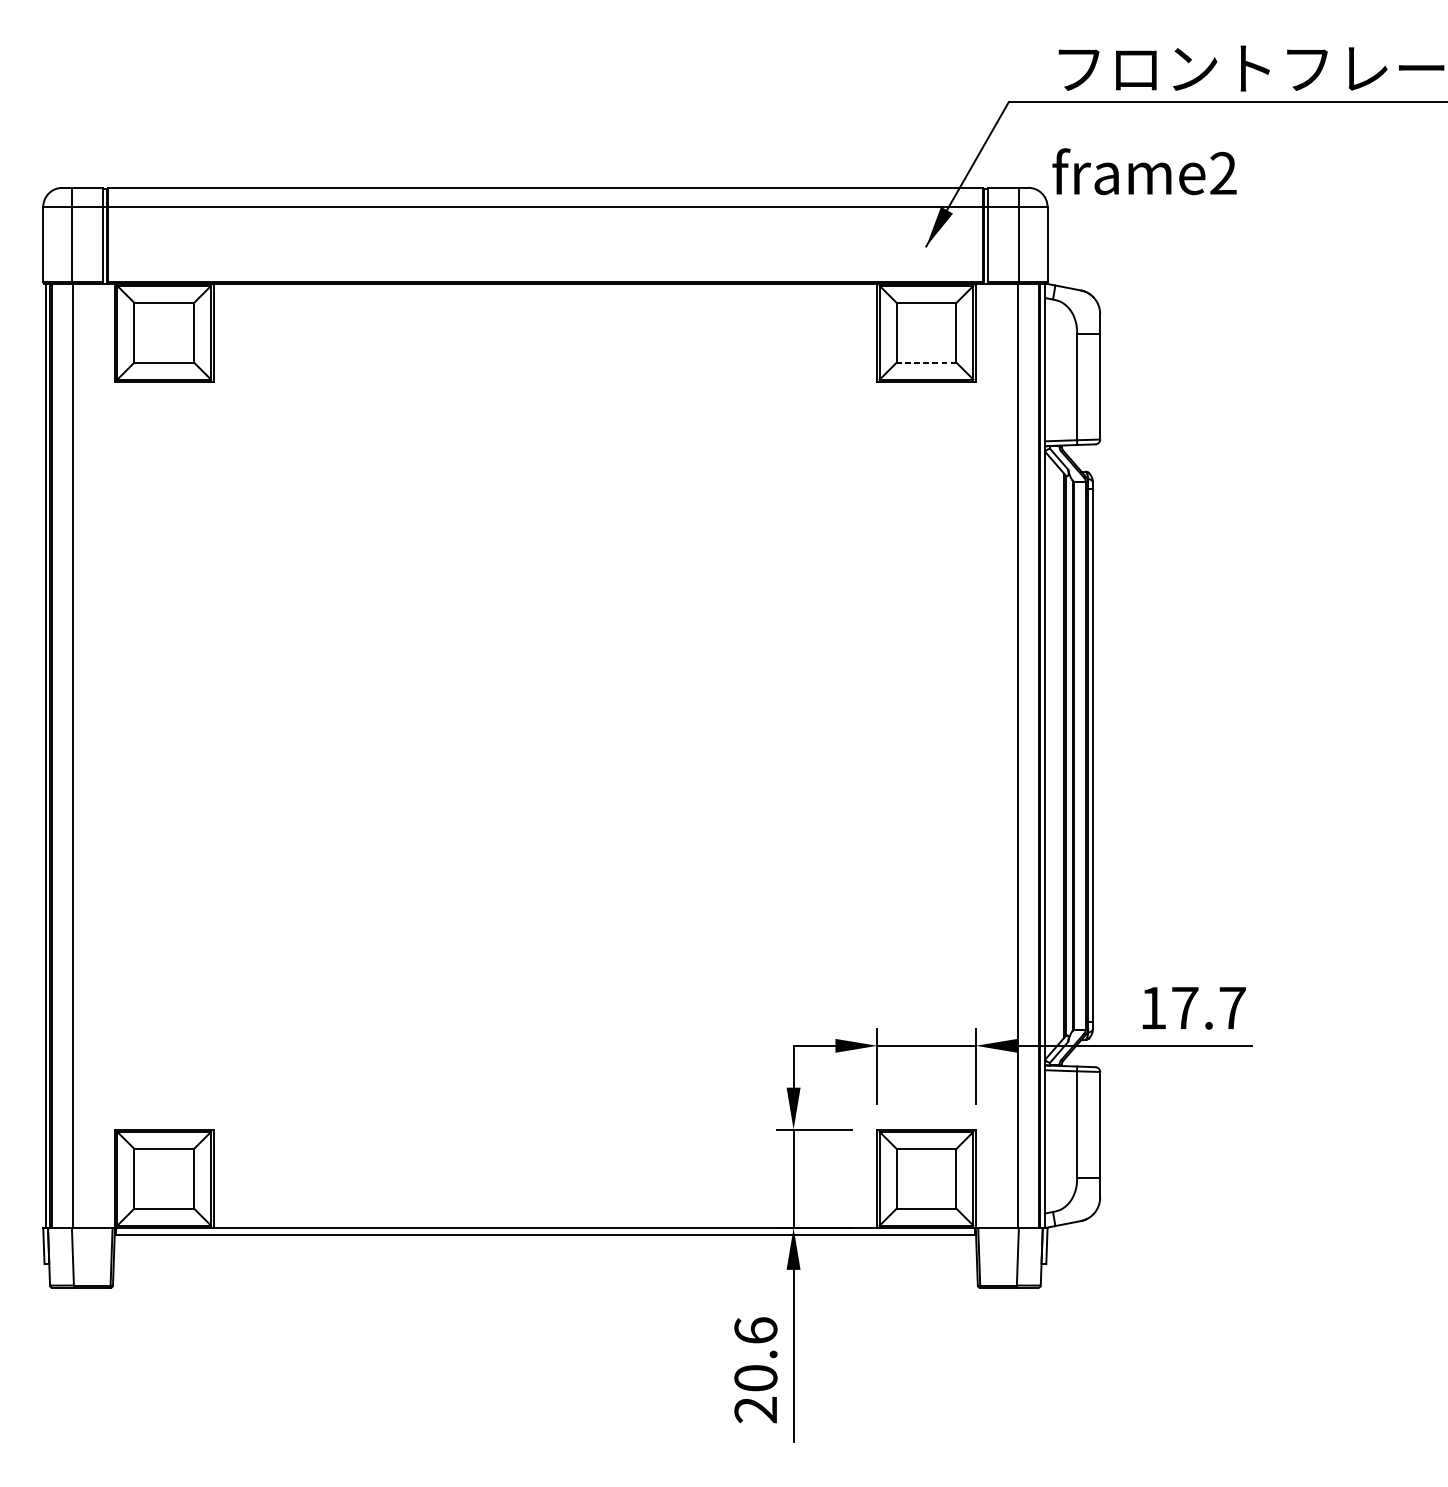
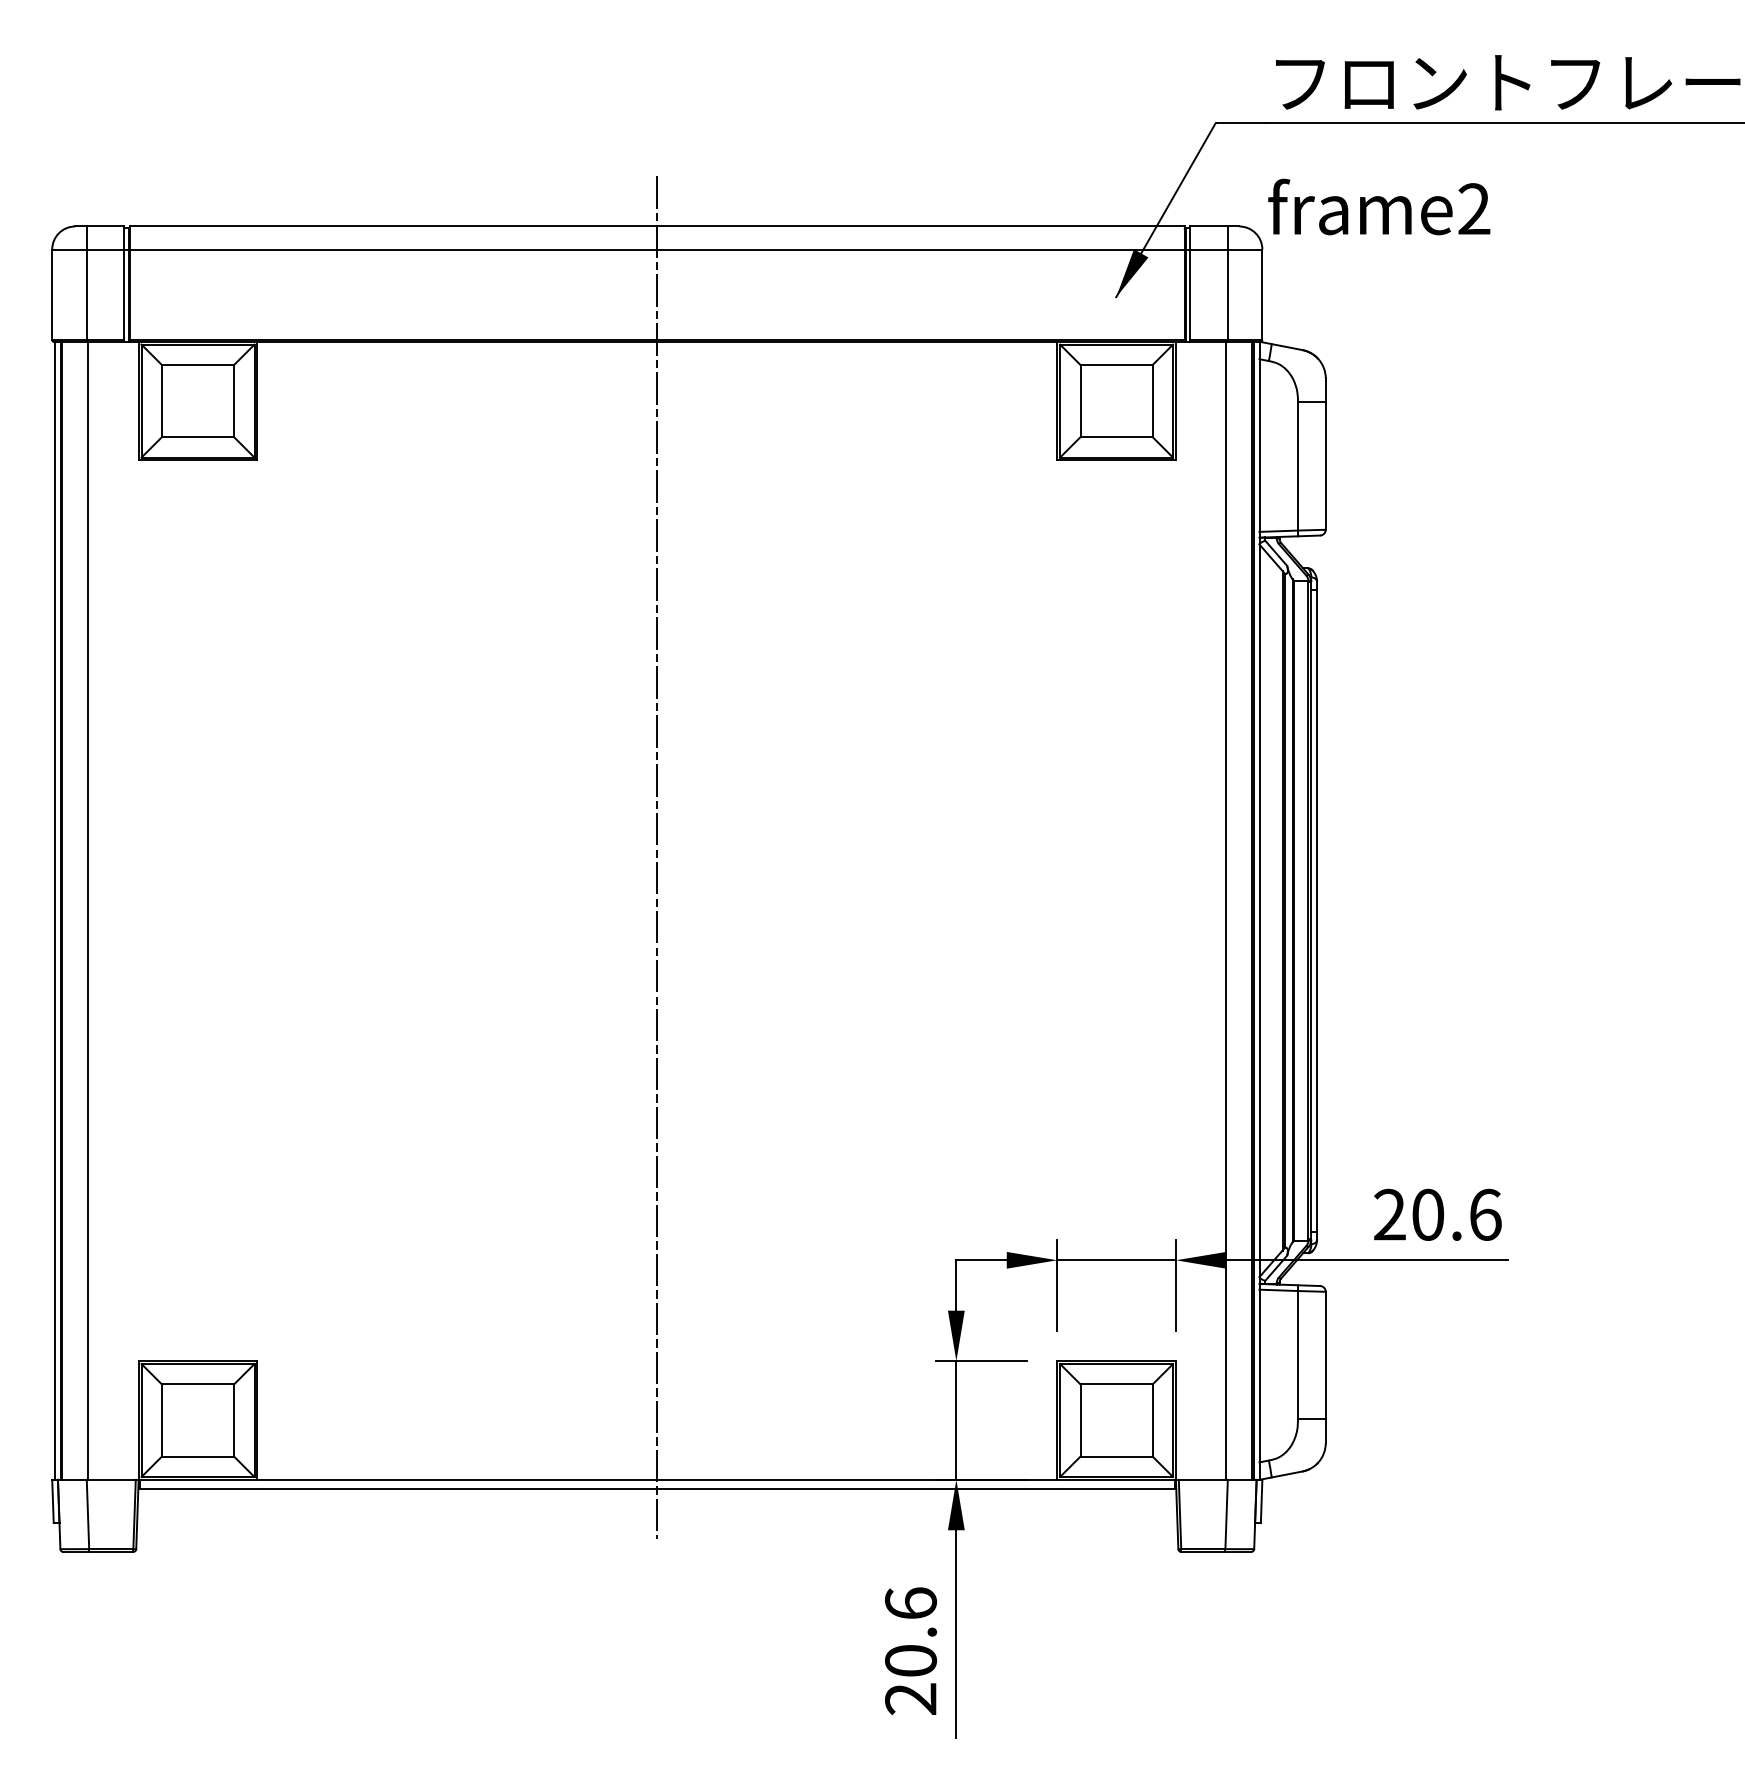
line: (926, 362) -> (1116, 437), dashed -> solid
line: (545, 711) -> (657, 857), added
text: (1192, 1007) -> (1437, 1214), 17.7 -> 20.6

